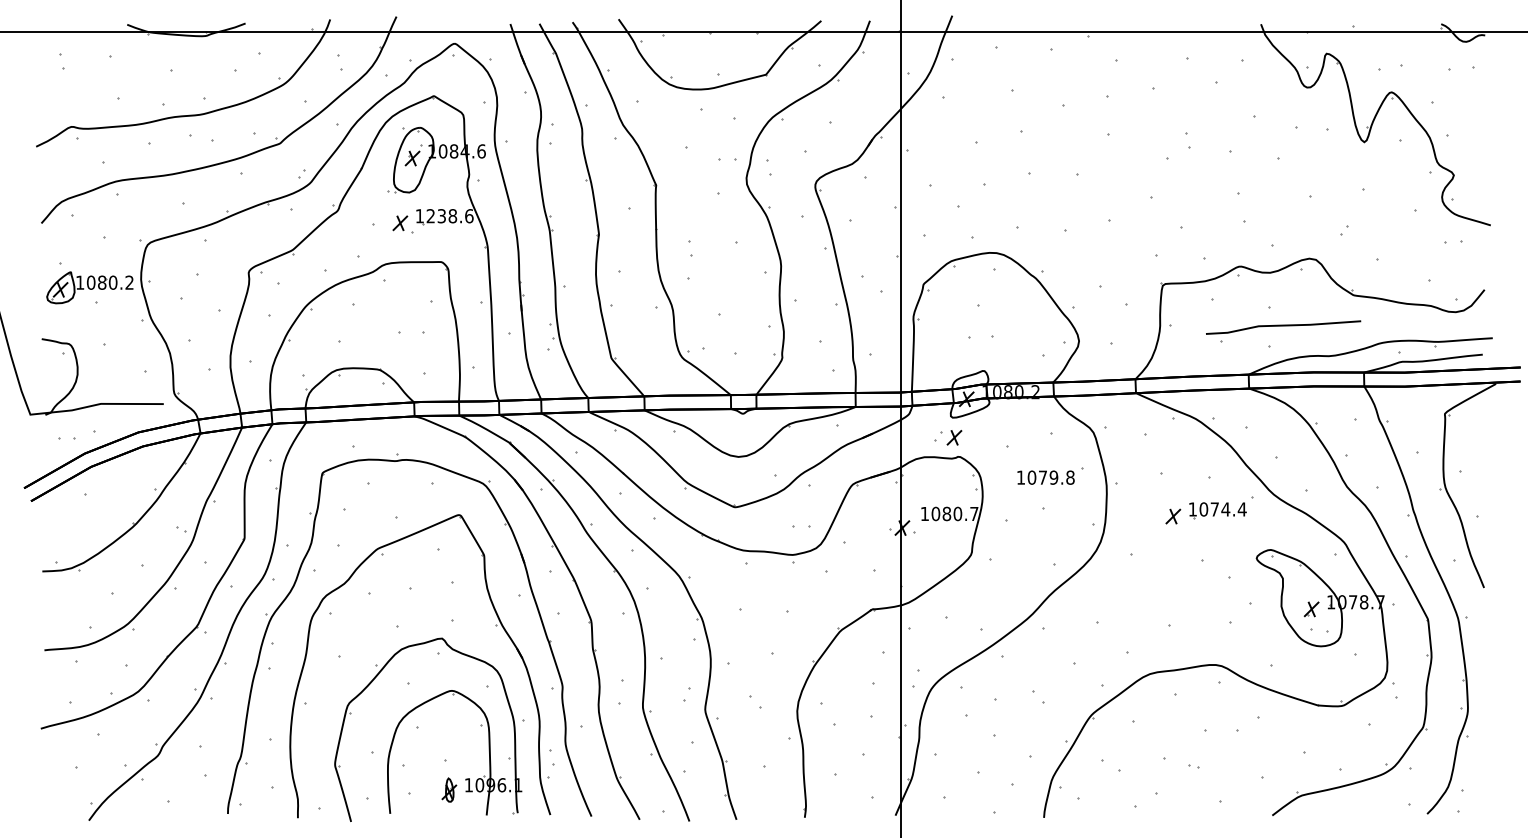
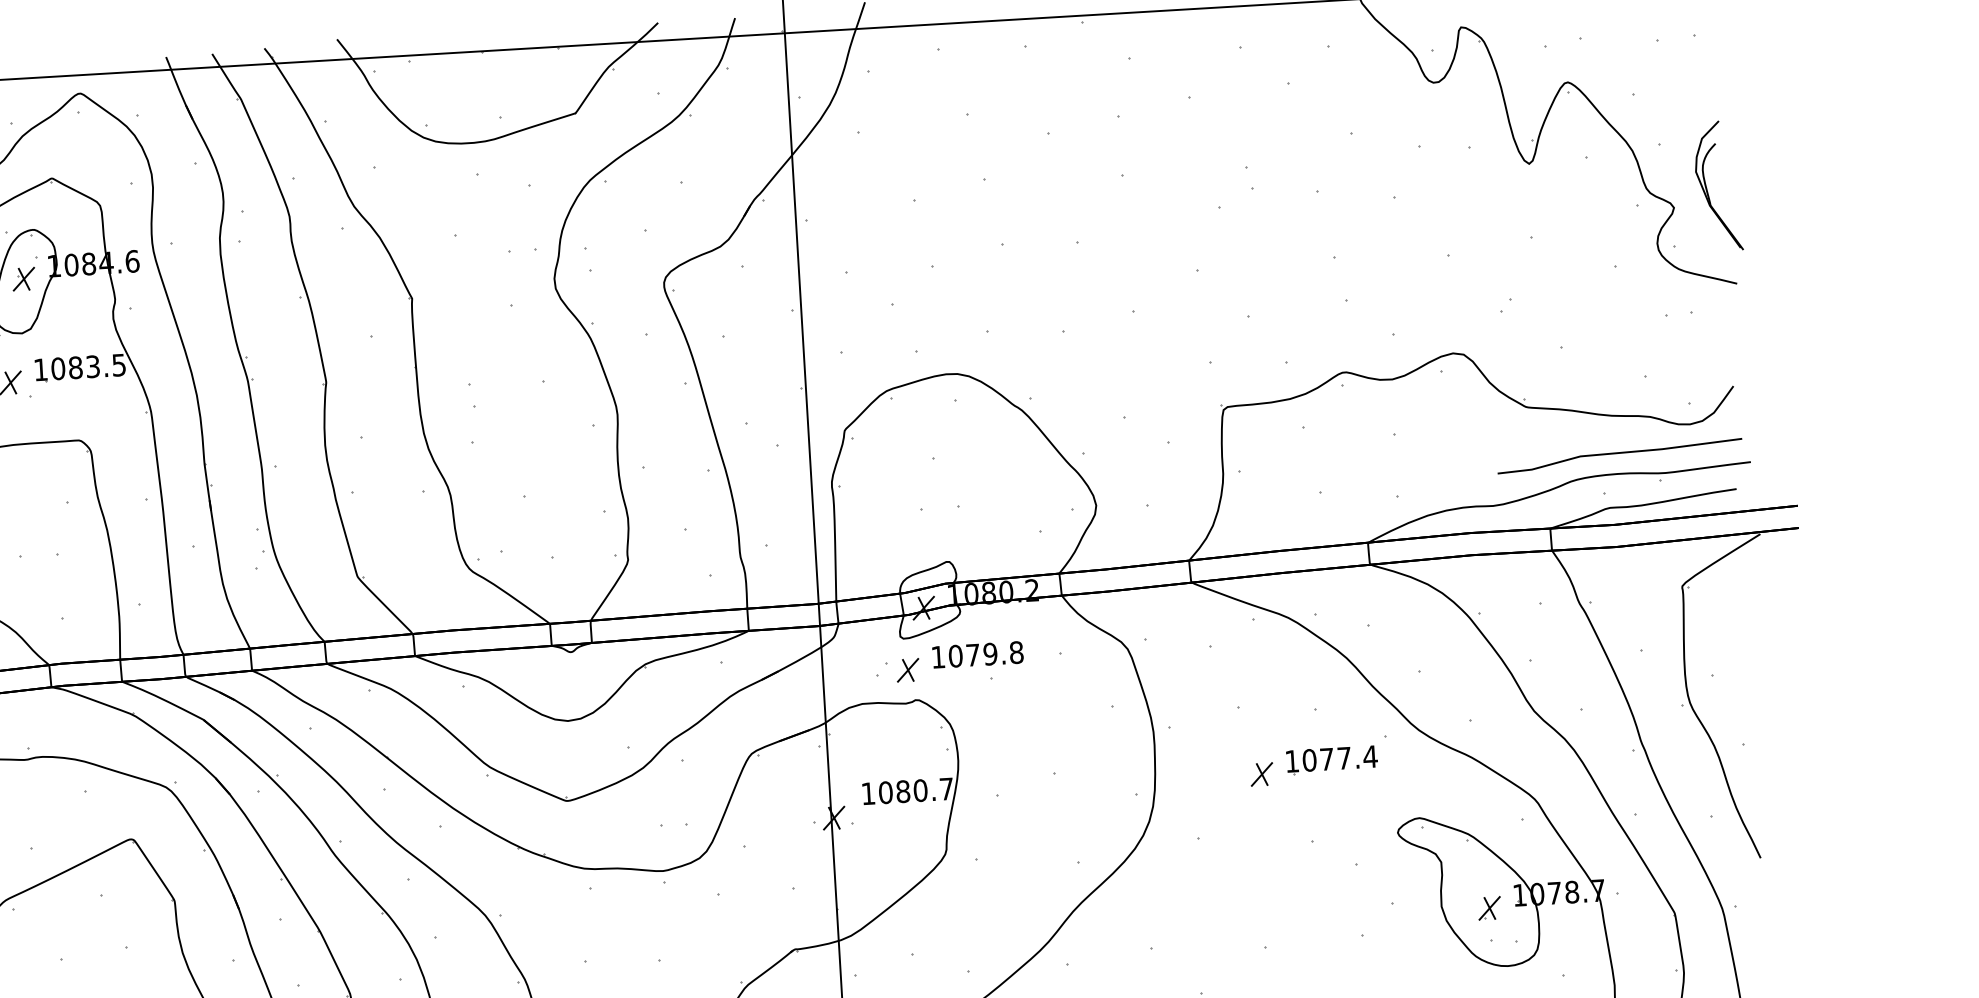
part: (1476, 165) -> (1708, 190), added
text: (449, 216) -> (87, 367), 1238.6 -> 1083.5
line: (1283, 326) -> (1619, 454), moved
text: (1045, 477) -> (977, 654), moved
text: (1225, 509) -> (1343, 758), 1074.4 -> 1077.4

